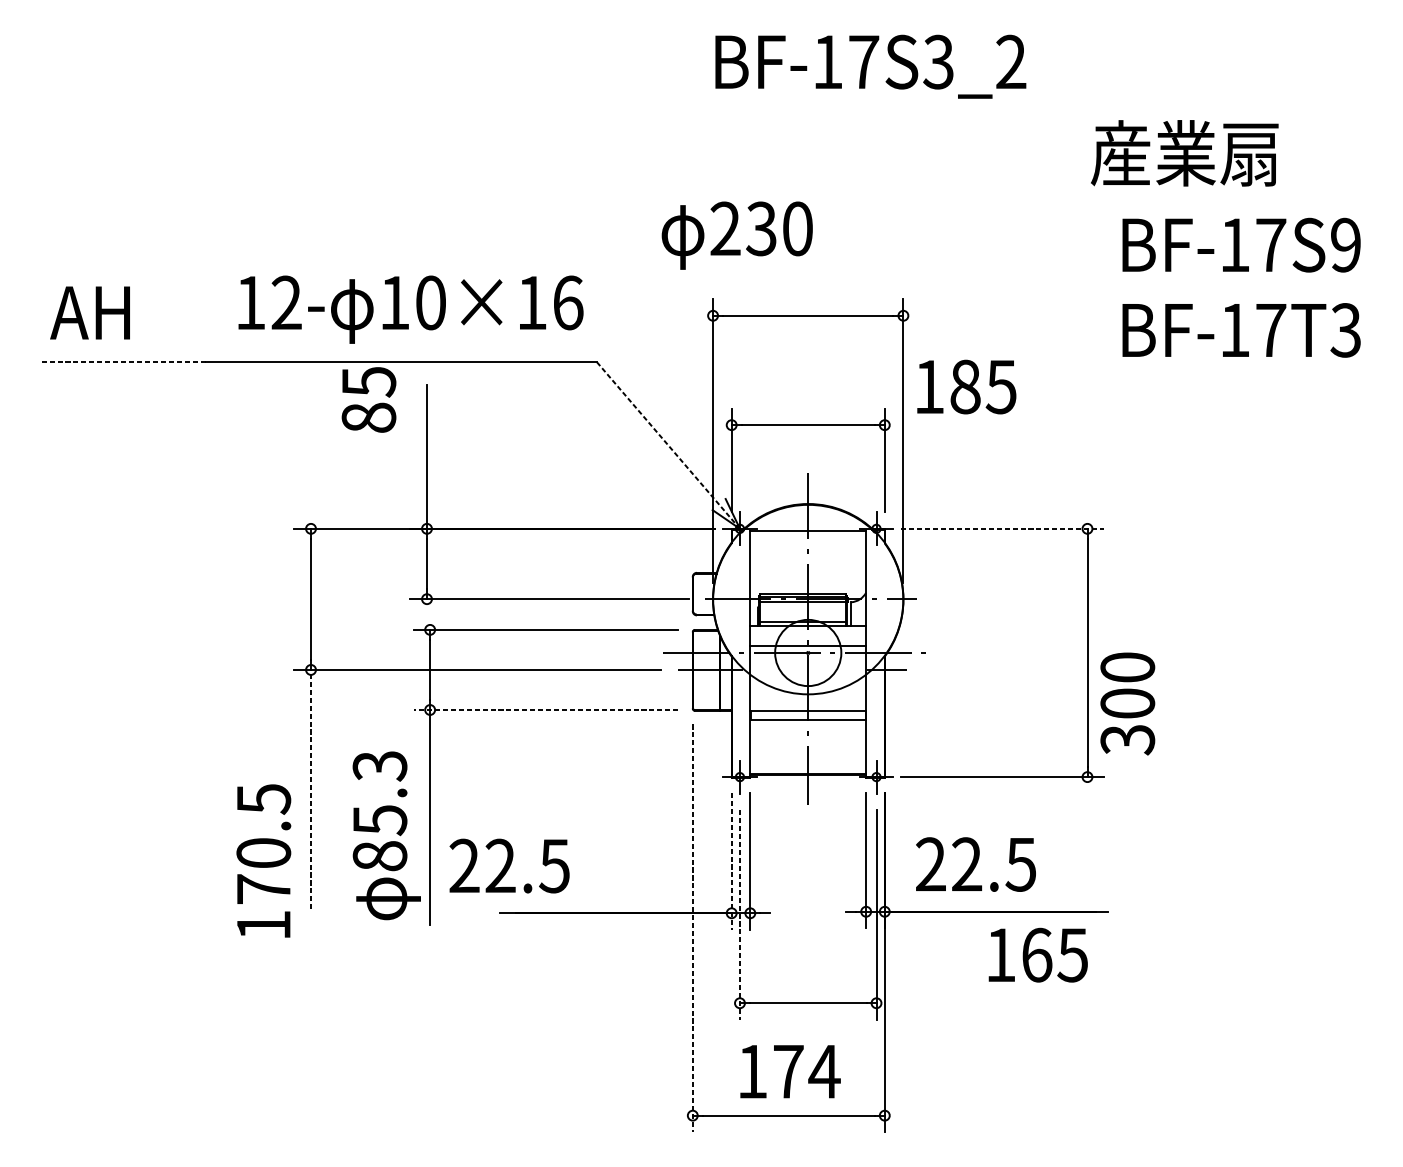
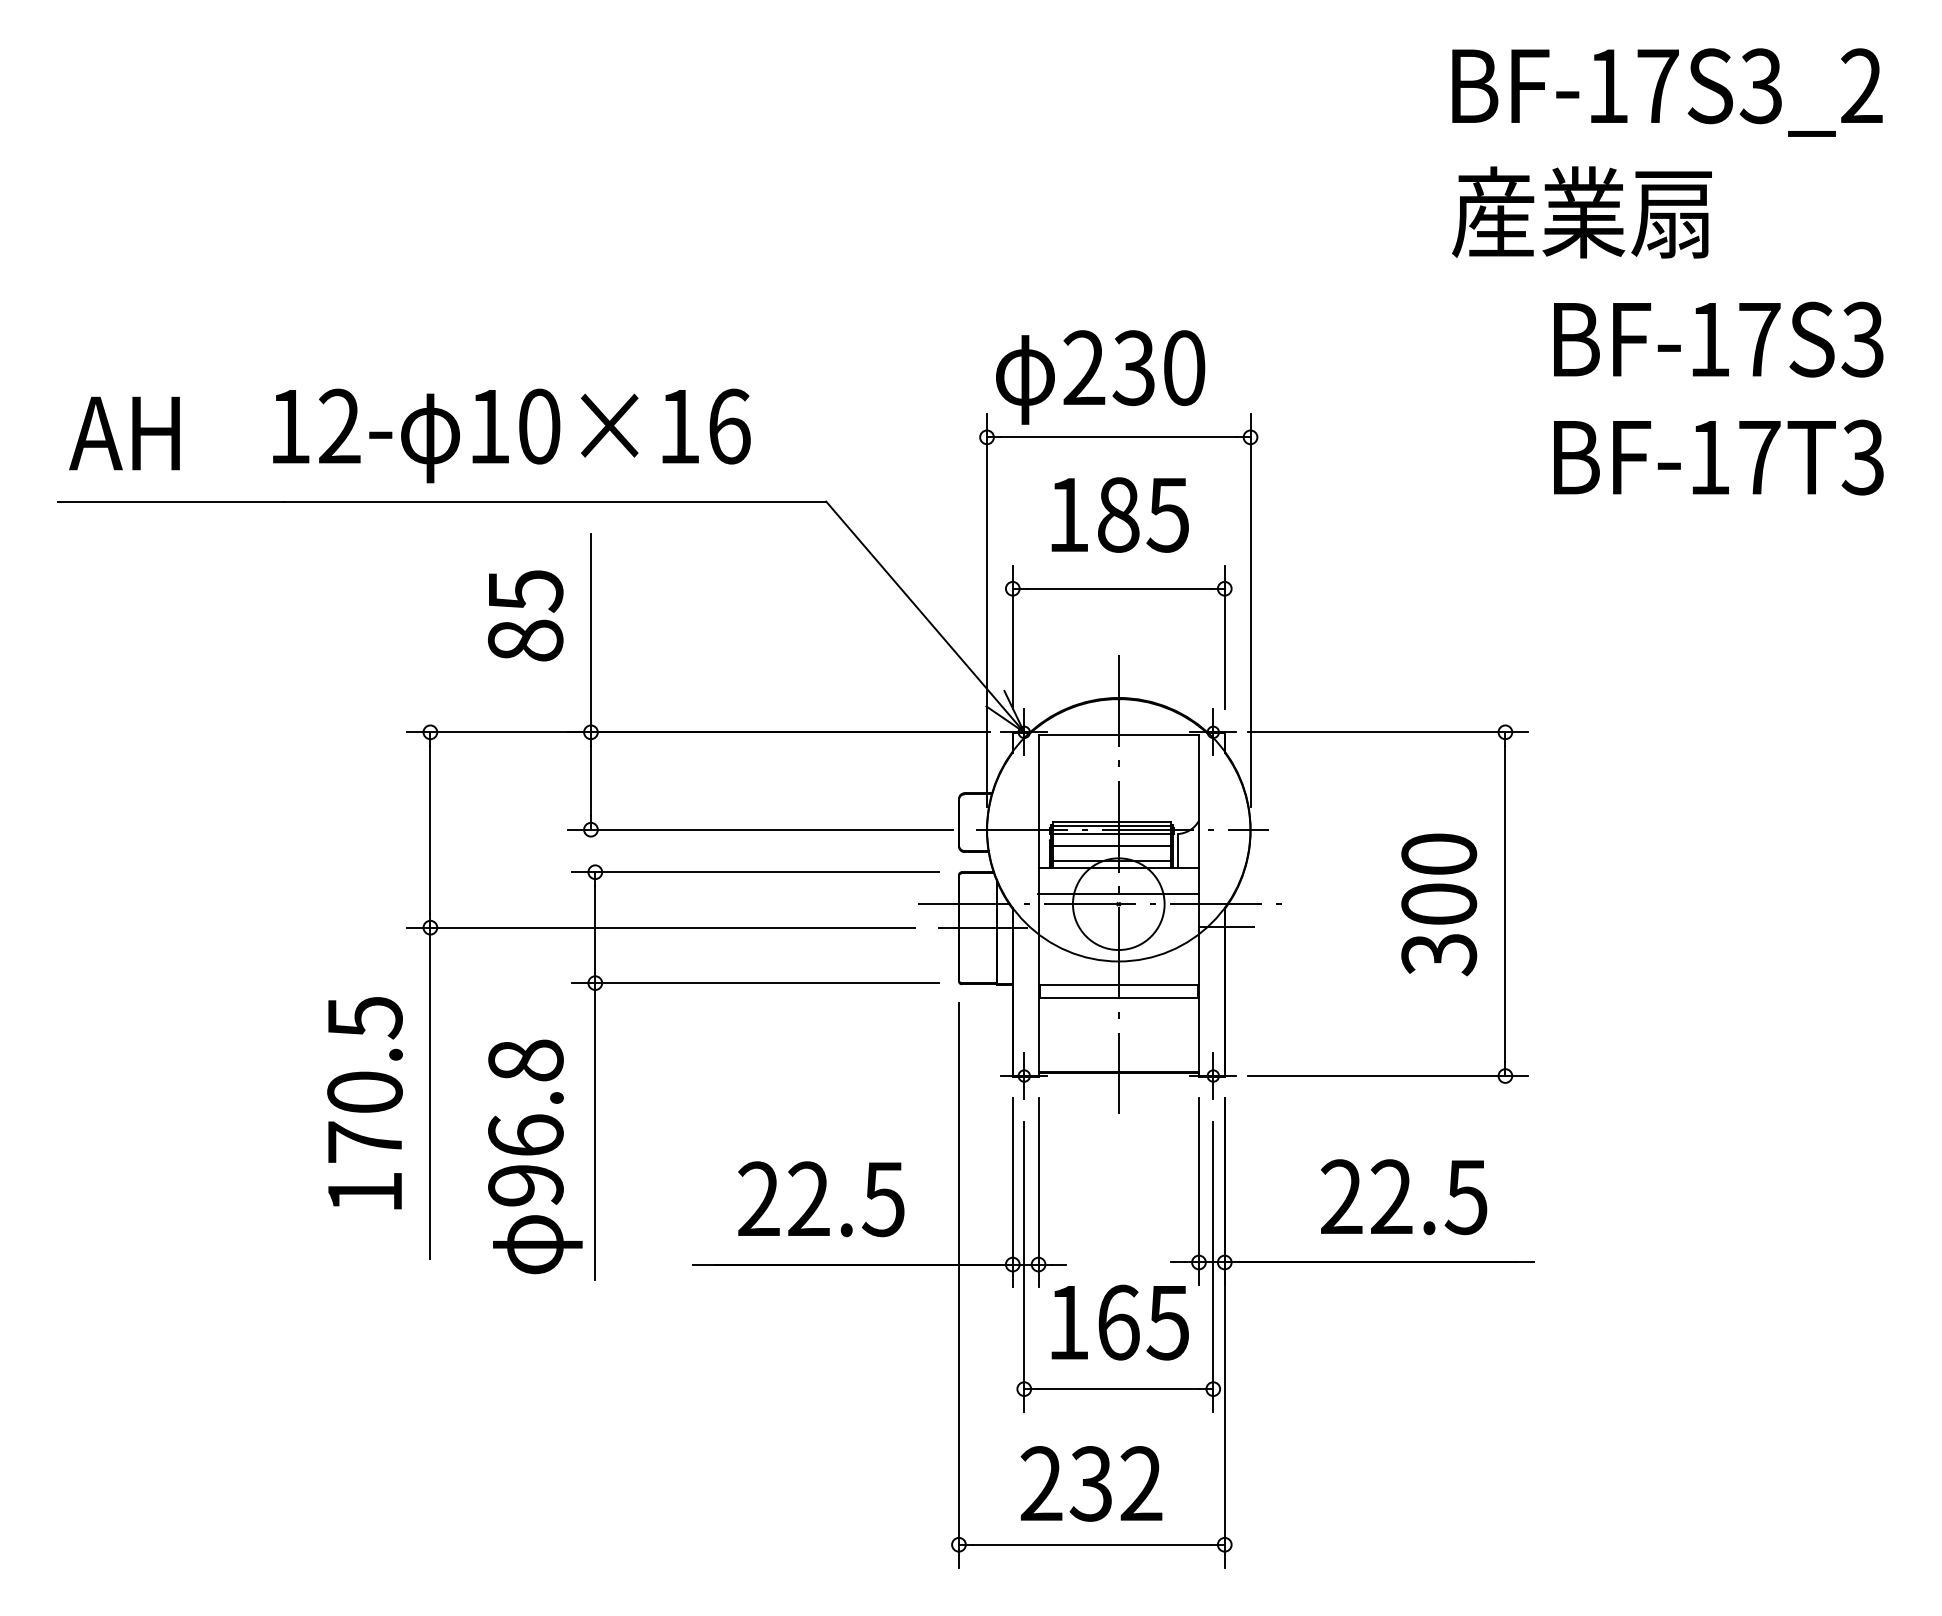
text: (870, 66) -> (1667, 92), moved
text: (1184, 153) -> (1581, 212), moved
text: (737, 235) -> (1100, 377), moved
text: (1345, 245) -> (1862, 339), BF-17S9 -> BF-17S3
text: (410, 309) -> (511, 435), moved
line: (123, 362) -> (170, 501), dashed -> solid
text: (966, 386) -> (1119, 514), moved
text: (368, 399) -> (525, 615), moved
line: (667, 445) -> (924, 616), dashed -> solid
line: (1003, 528) -> (1388, 732), dashed -> solid
line: (802, 610) -> (1111, 845), added
text: (1128, 703) -> (1439, 904), moved
line: (545, 710) -> (755, 983), dashed -> solid
line: (311, 789) -> (430, 1093), dashed -> solid
text: (379, 810) -> (525, 1122), 85.3 -> 96.8
text: (263, 861) -> (364, 1103), moved
line: (731, 861) -> (1012, 1192), dashed -> solid
text: (976, 864) -> (1404, 1197), moved
text: (509, 866) -> (821, 1199), moved
line: (740, 915) -> (1024, 1267), dashed -> solid
line: (692, 928) -> (958, 1285), dashed -> solid
text: (1037, 955) -> (1119, 1322), moved
text: (788, 1071) -> (1091, 1483), 174 -> 232

